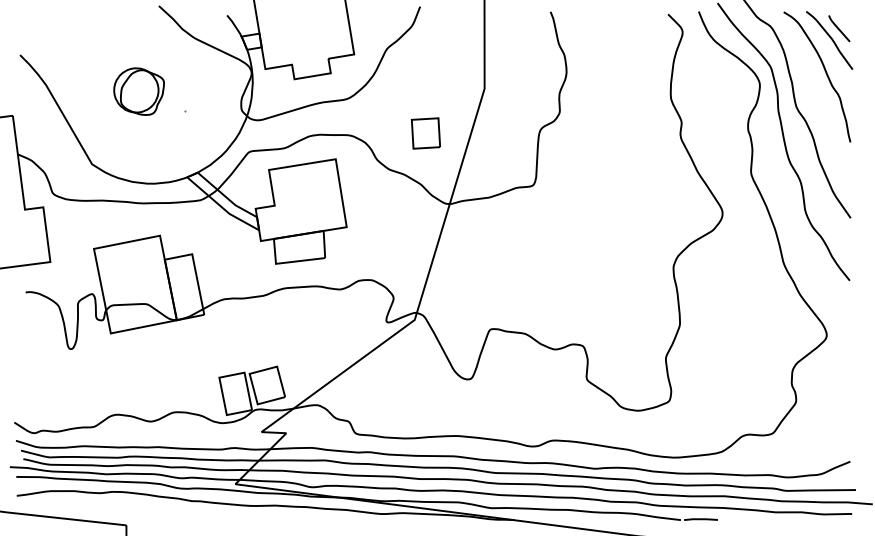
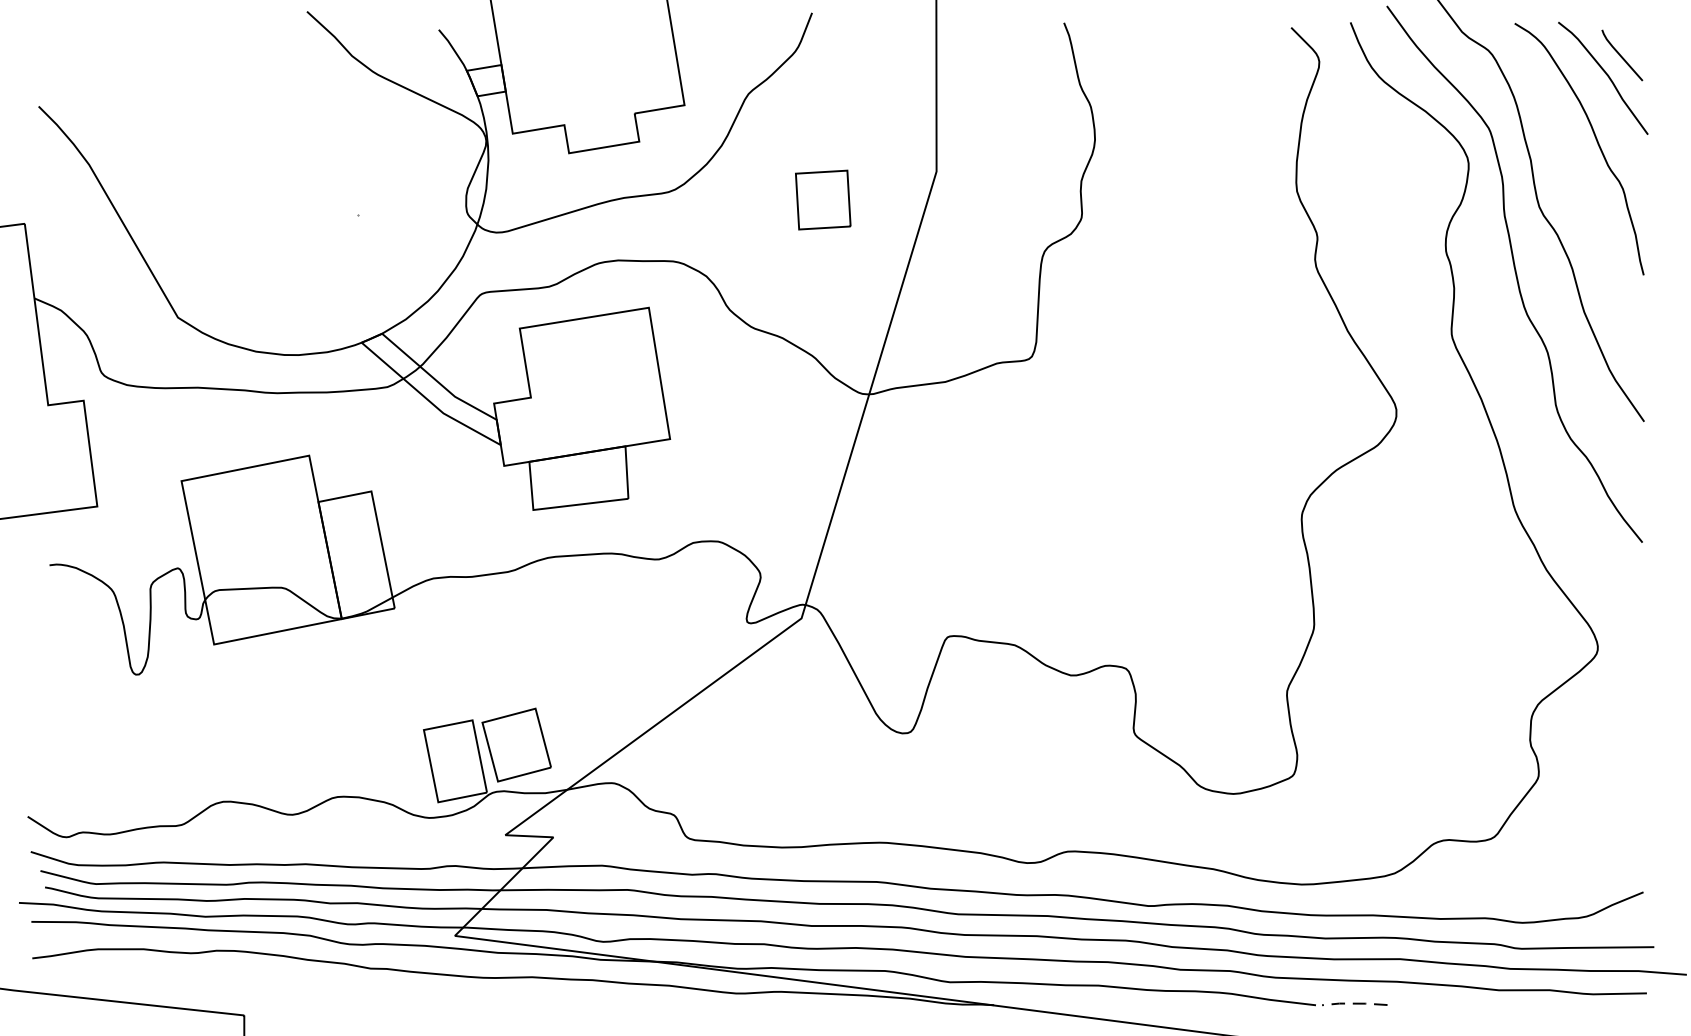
part: (138, 91) -> (267, 176), removed
part: (425, 133) -> (822, 200), moved
line: (700, 519) -> (1353, 1004), solid -> dashed

